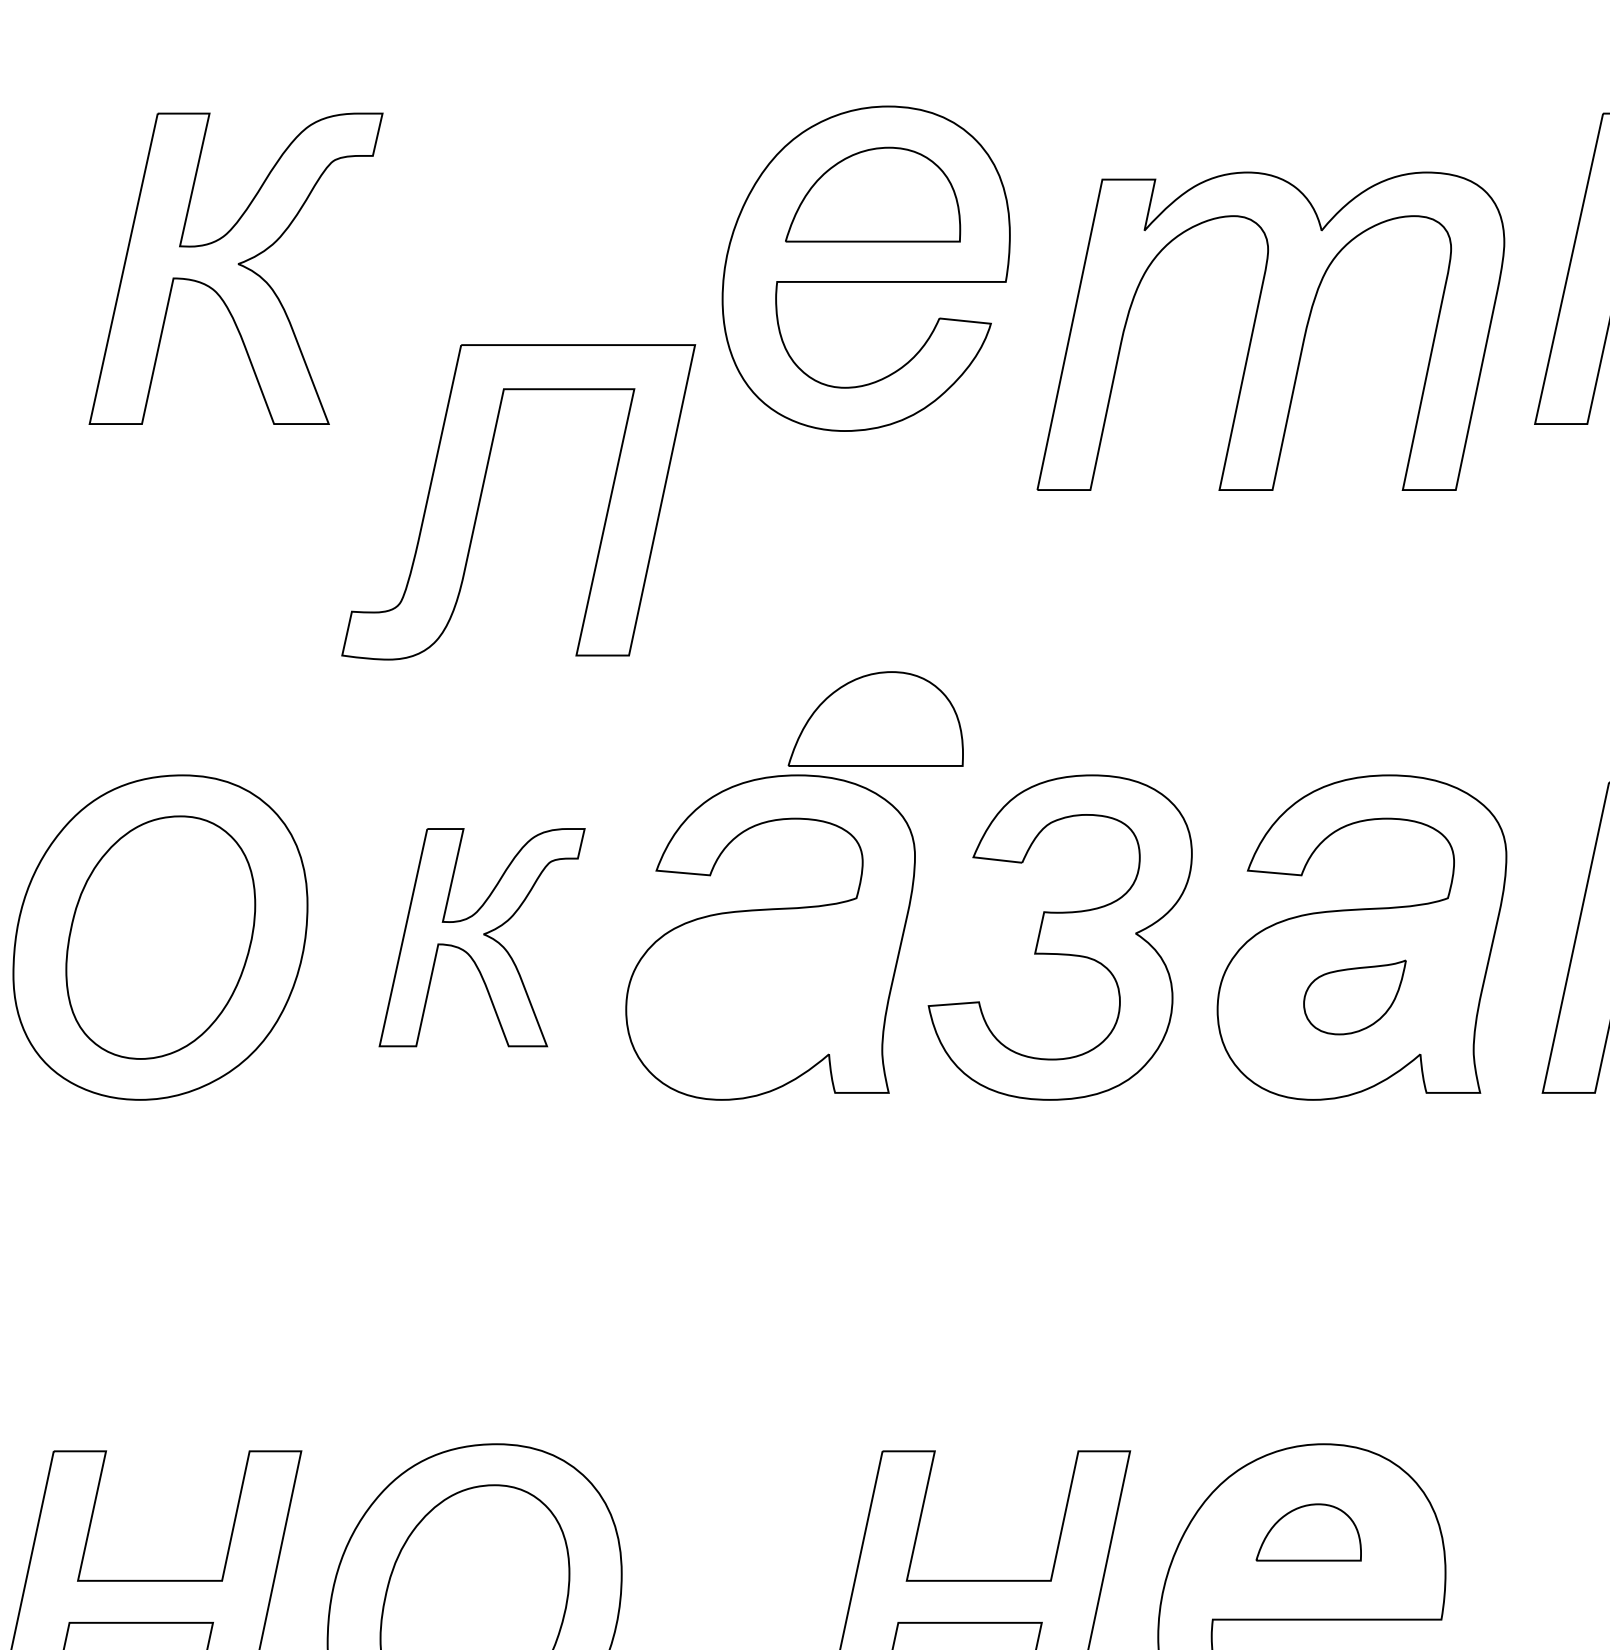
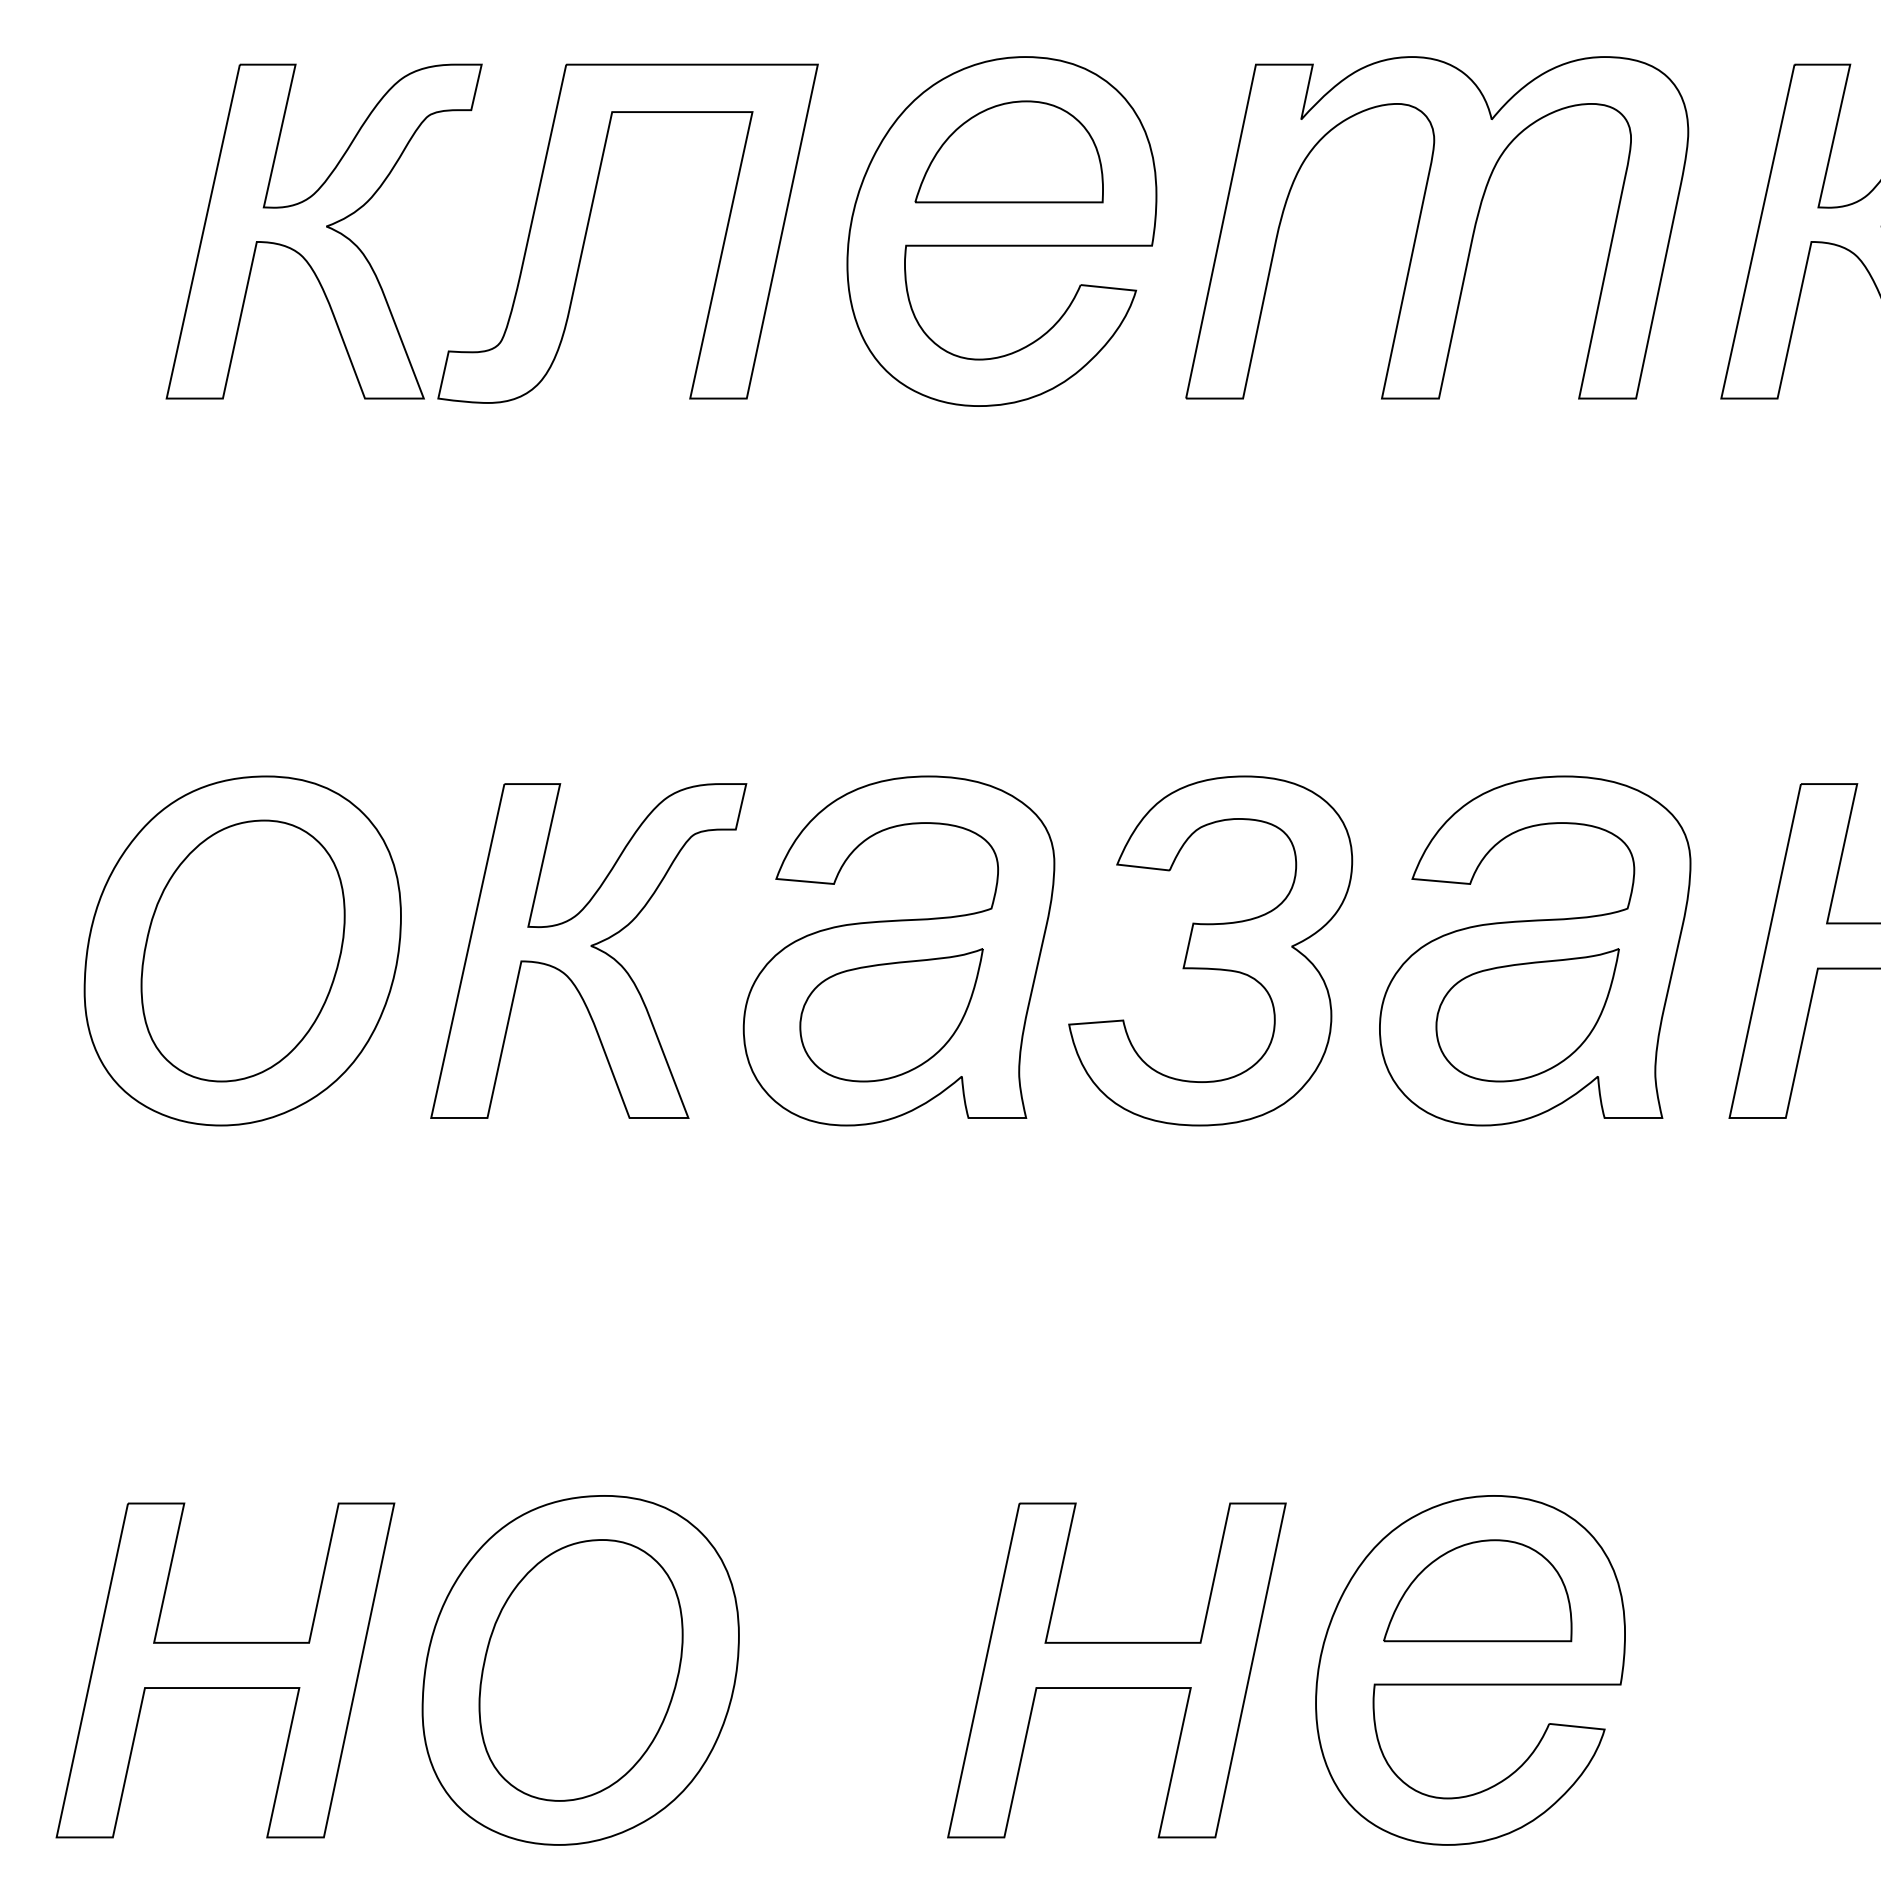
part: (1271, 331) -> (1437, 227), moved
part: (481, 496) -> (588, 227), moved
part: (875, 718) -> (1011, 715), removed
part: (481, 937) -> (588, 950), size x1.43
part: (763, 997) -> (891, 1015), added
part: (1354, 997) -> (1527, 1015), size x1.67
part: (1308, 1532) -> (1477, 1590), size x1.67

